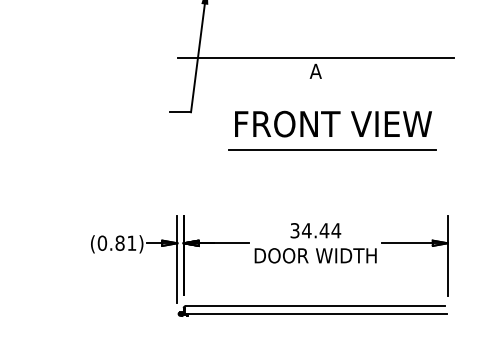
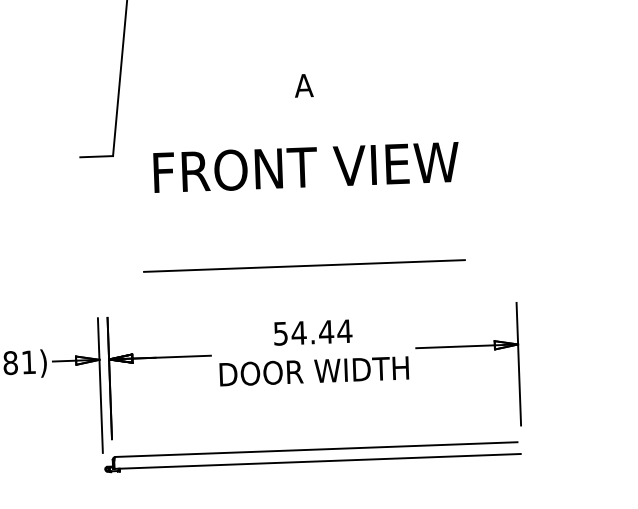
line: (315, 58) -> (302, 65), removed
text: (333, 123) -> (306, 166), moved
line: (332, 149) -> (303, 265), moved
text: (295, 230) -> (281, 333), 34.44 -> 54.44

